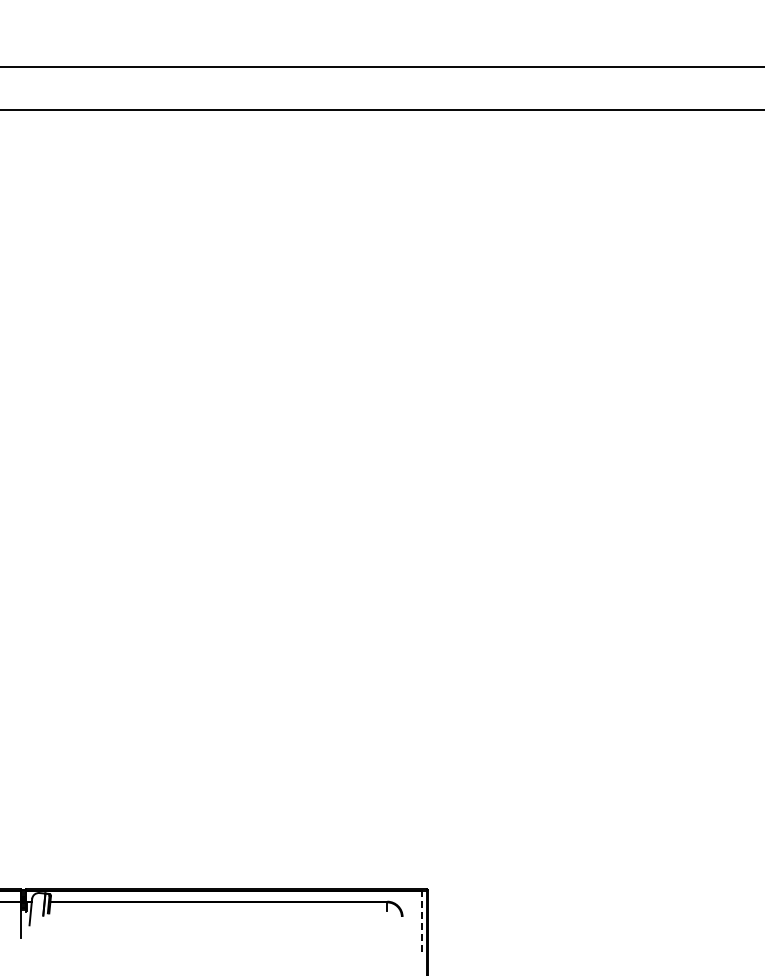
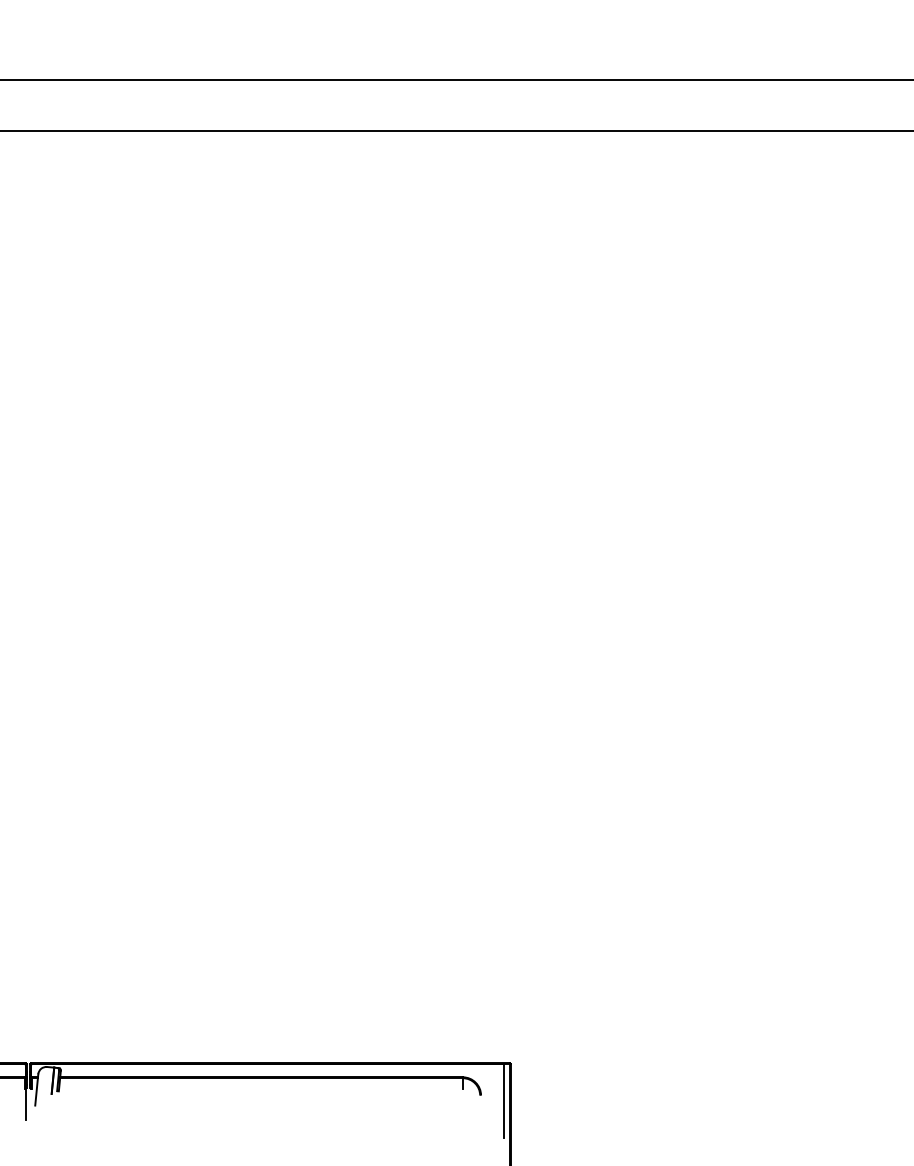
line: (421, 921) -> (503, 1100), dashed -> solid

